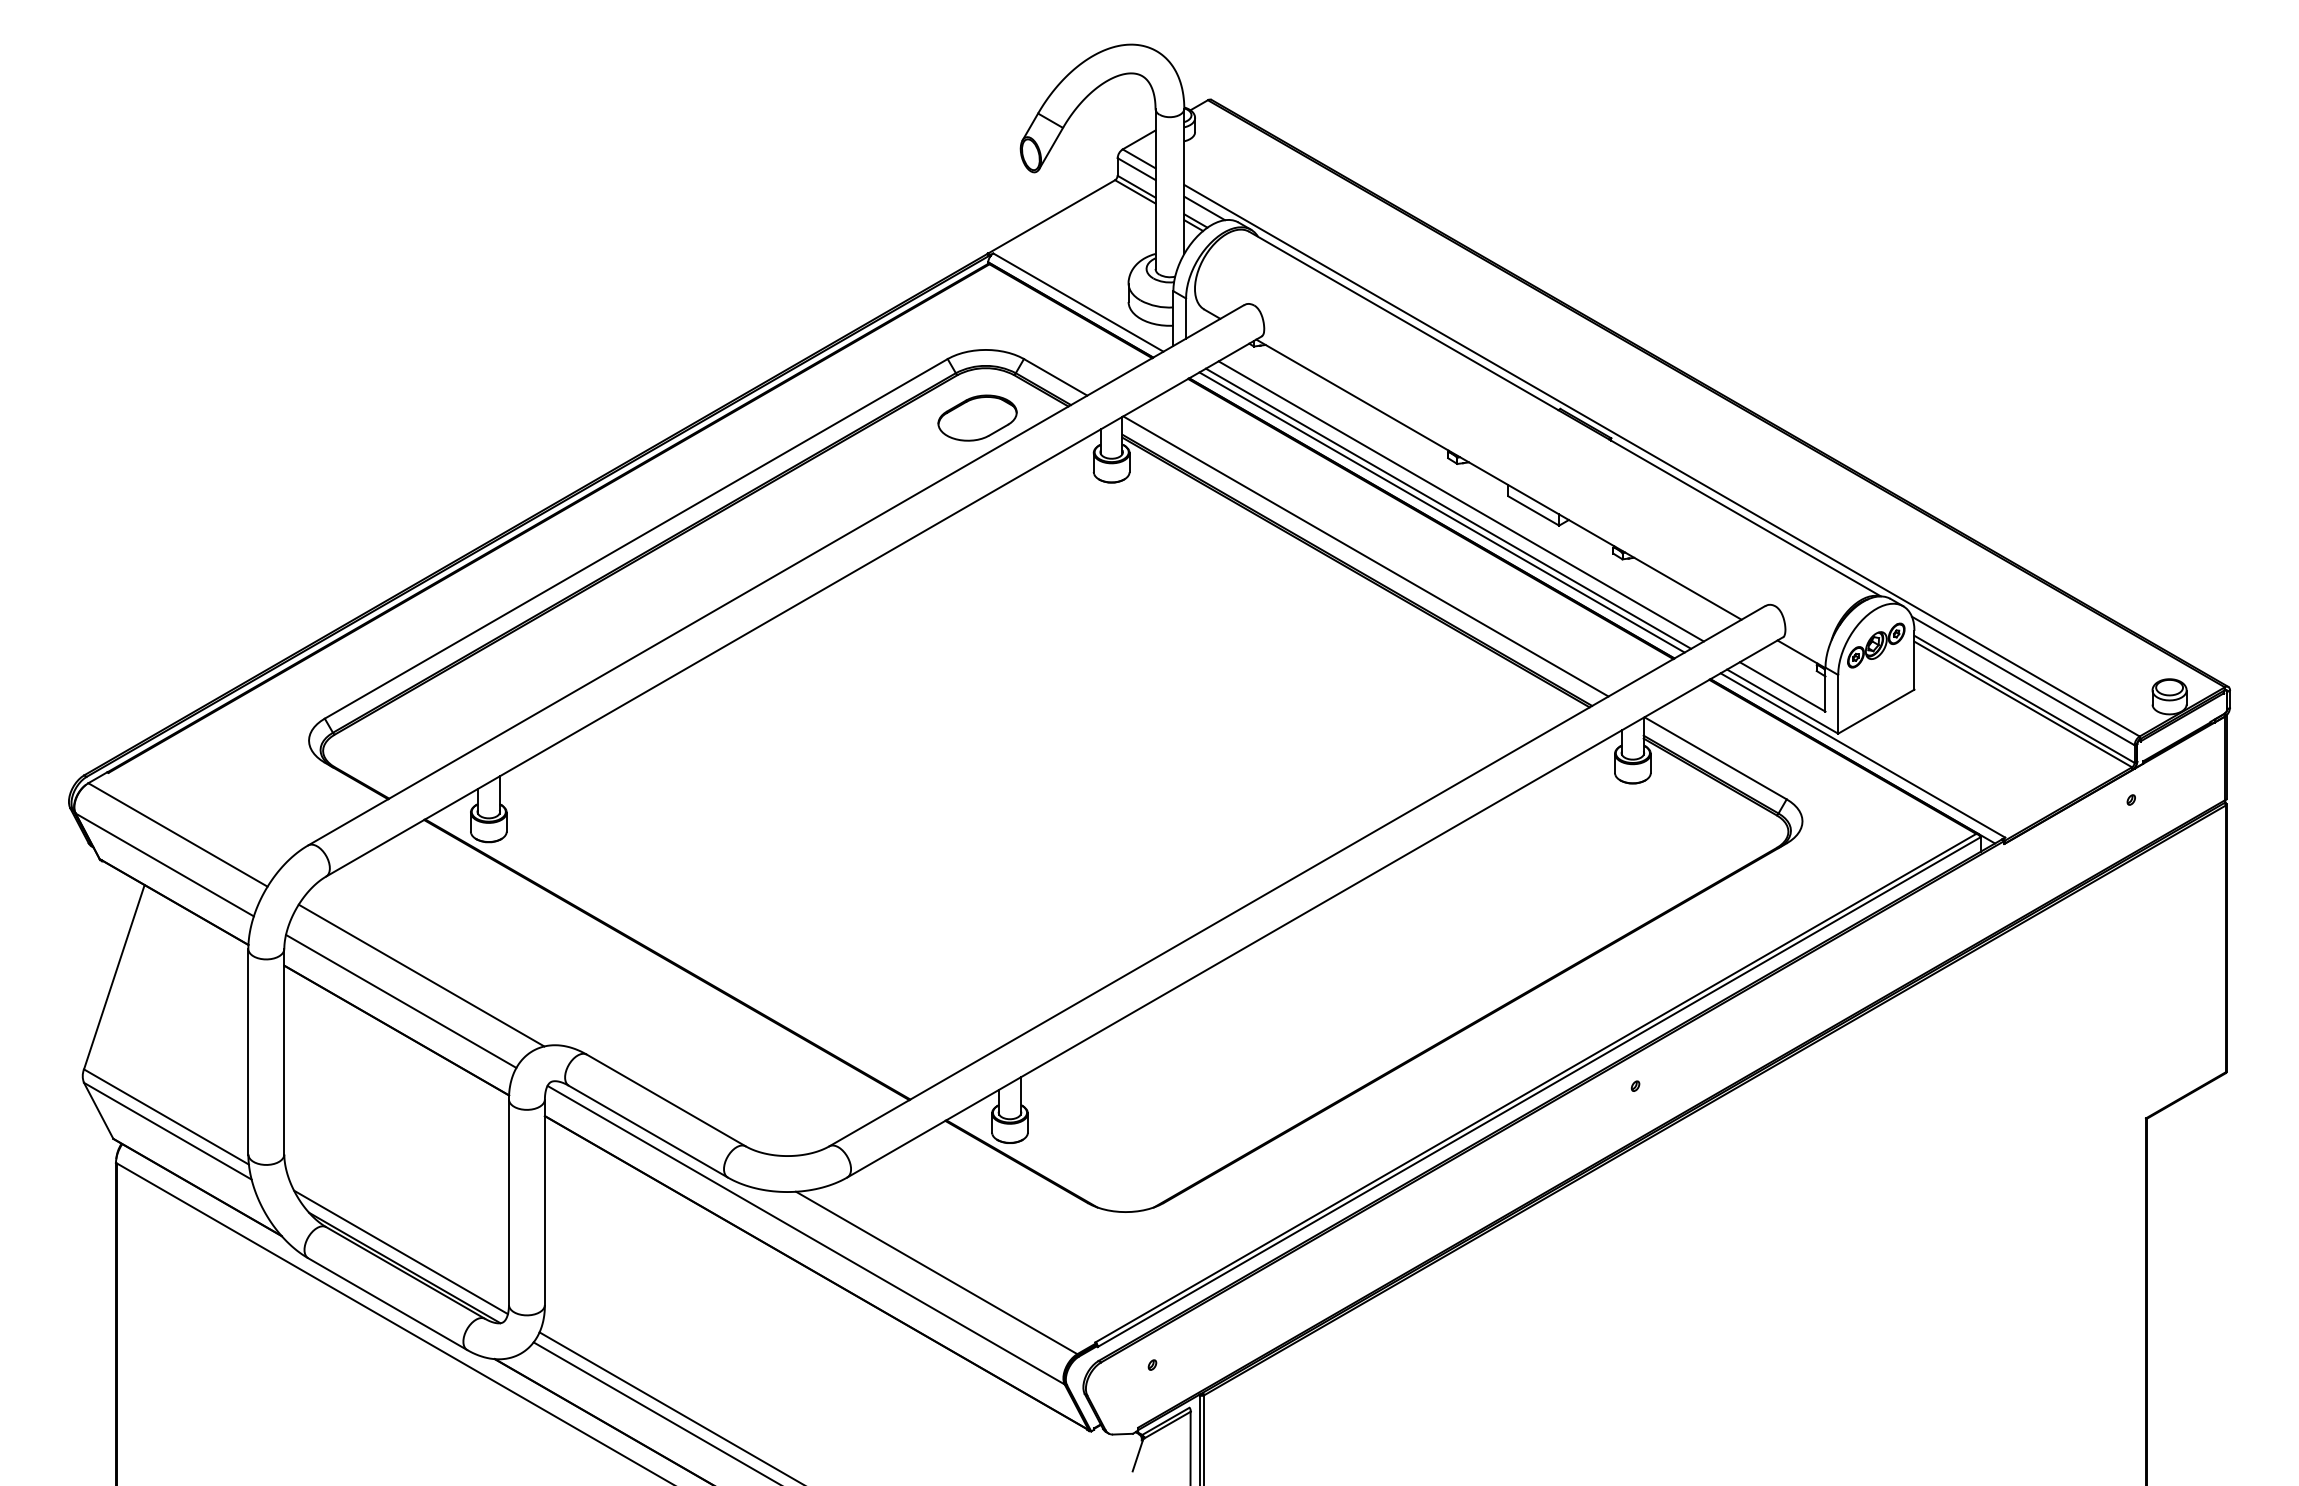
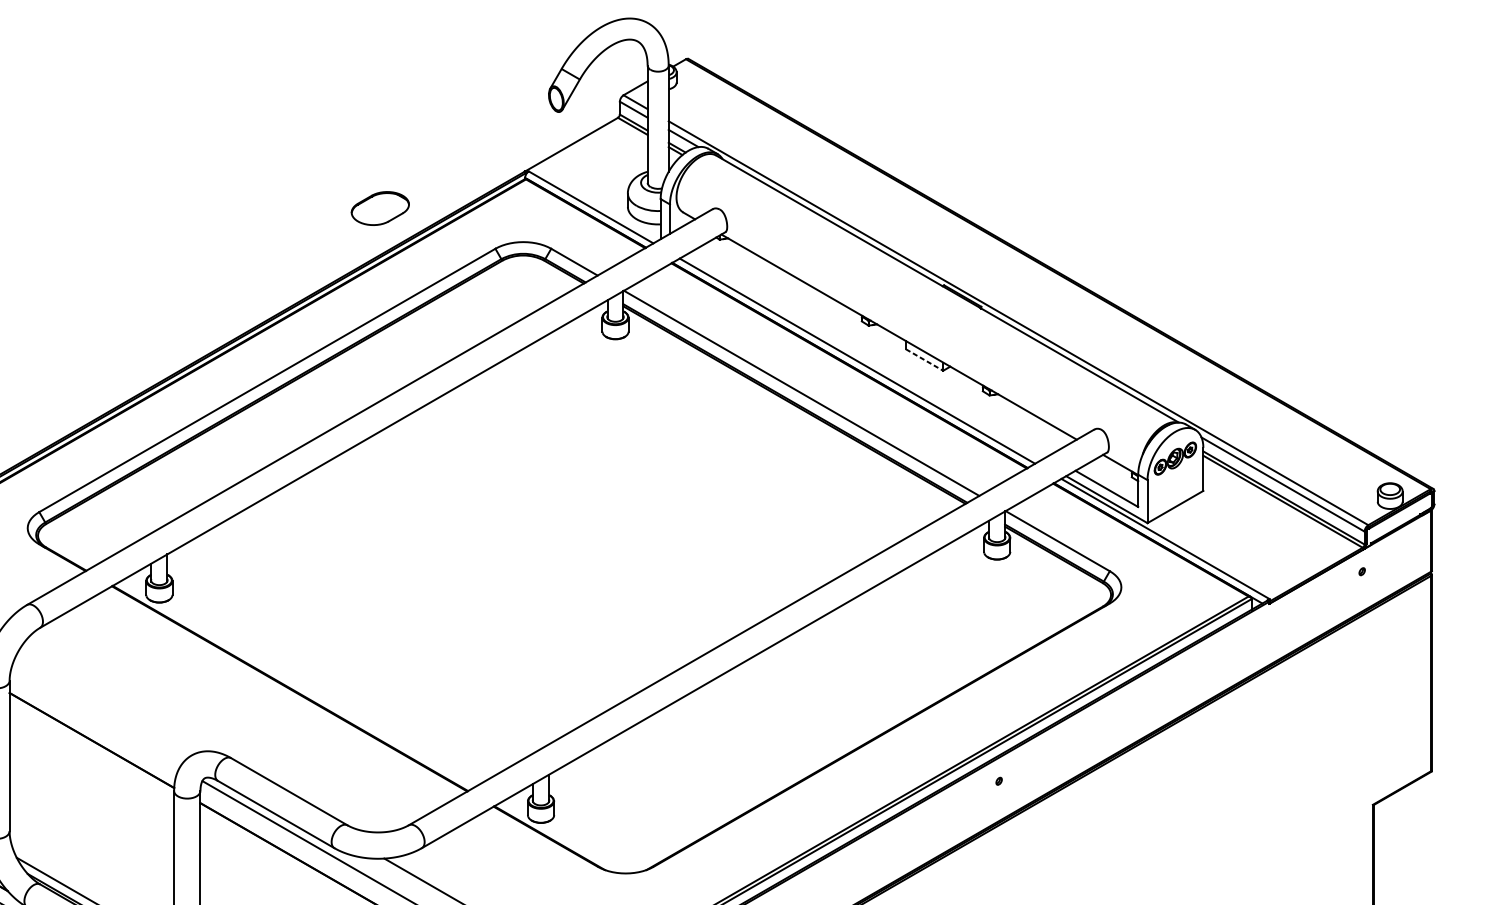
part: (977, 417) -> (380, 208), moved
line: (1460, 501) -> (870, 353), removed
line: (1448, 508) -> (862, 358), removed
line: (1534, 511) -> (925, 360), solid -> dashed
line: (421, 975) -> (110, 700), removed
line: (401, 1000) -> (95, 718), removed

